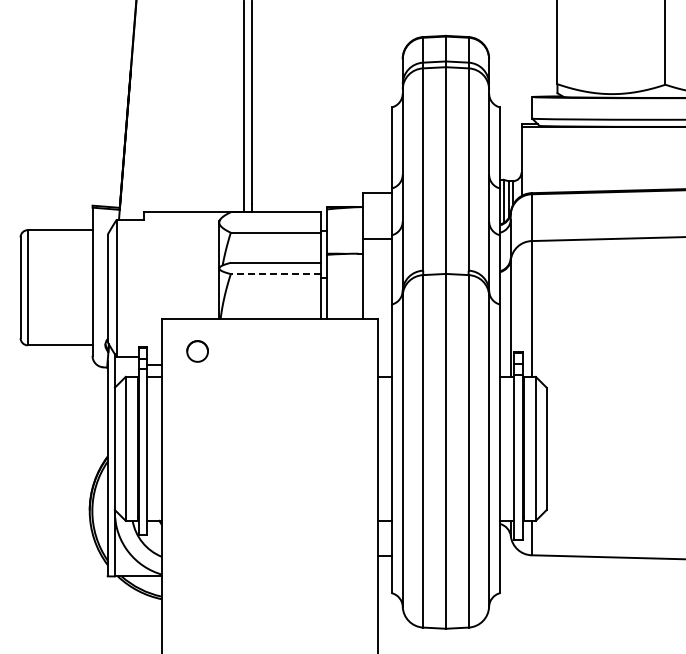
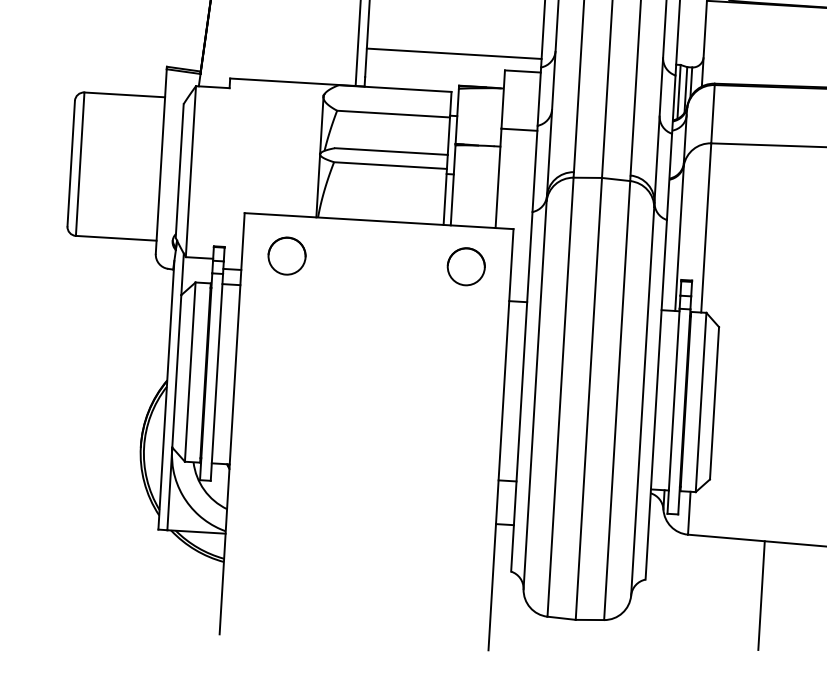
line: (321, 181) -> (453, 53), added
line: (275, 274) -> (389, 166), dashed -> solid
part: (197, 351) -> (286, 256), size x1.43
part: (341, 351) -> (466, 266), added
line: (593, 600) -> (761, 595), added

